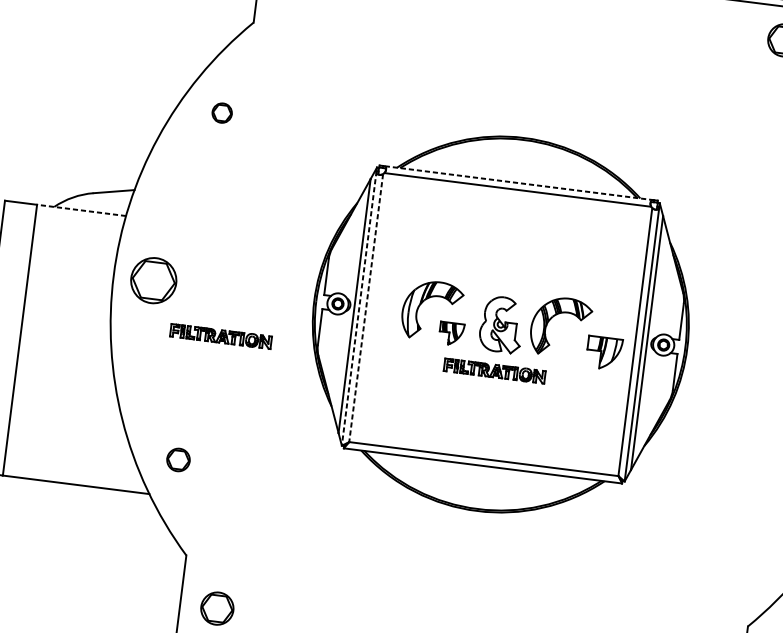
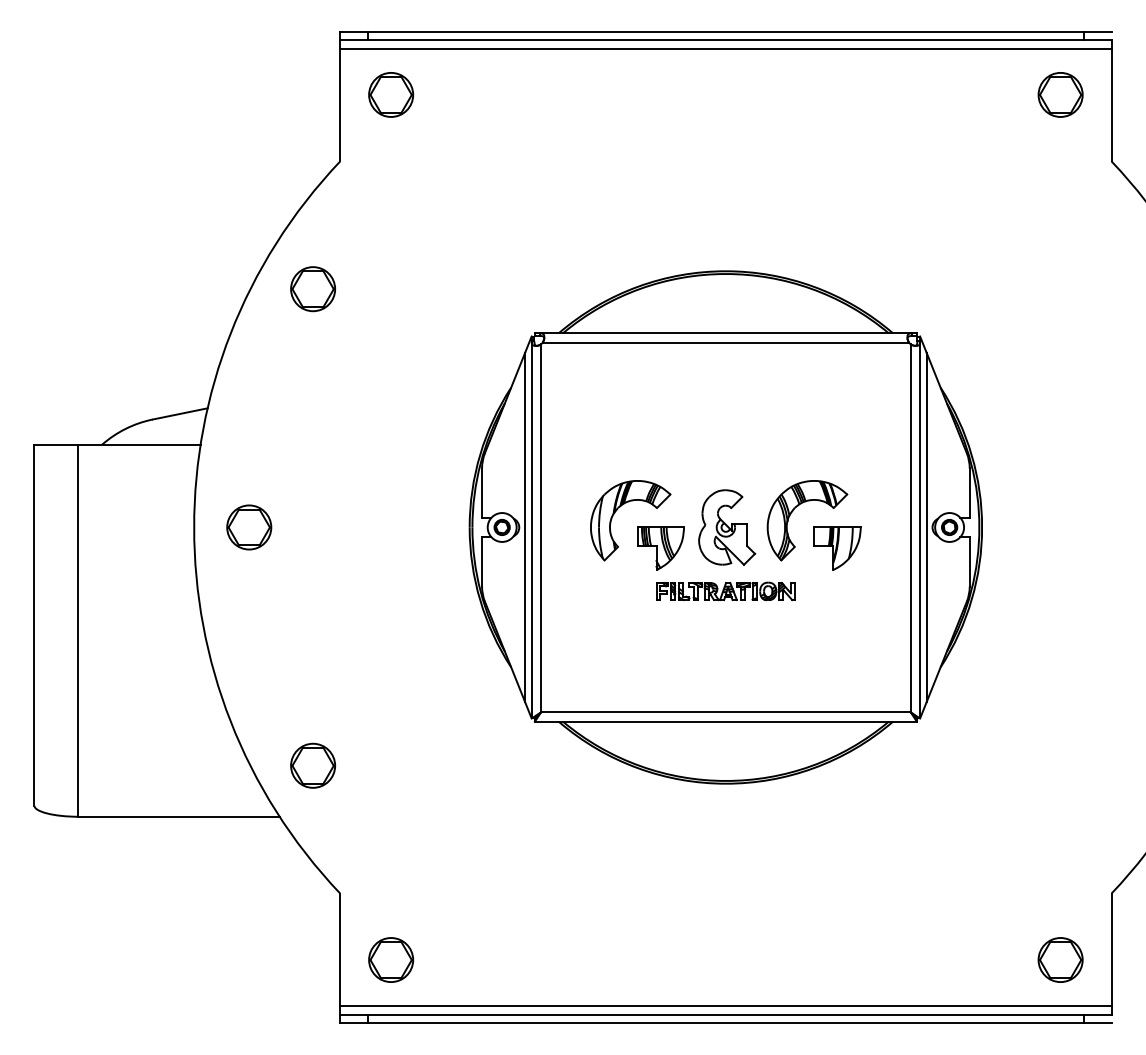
part: (221, 113) -> (312, 289), size x1.67
line: (518, 183) -> (725, 333), dashed -> solid
line: (81, 210) -> (139, 444), dashed -> solid
part: (154, 280) -> (249, 527), size x0.71
line: (359, 308) -> (531, 529), dashed -> solid
line: (366, 308) -> (541, 528), dashed -> solid
part: (451, 333) -> (660, 548), size x1.43
part: (220, 336) -> (349, 591), removed
part: (604, 353) -> (837, 548), moved
part: (178, 459) -> (313, 765), size x1.43

